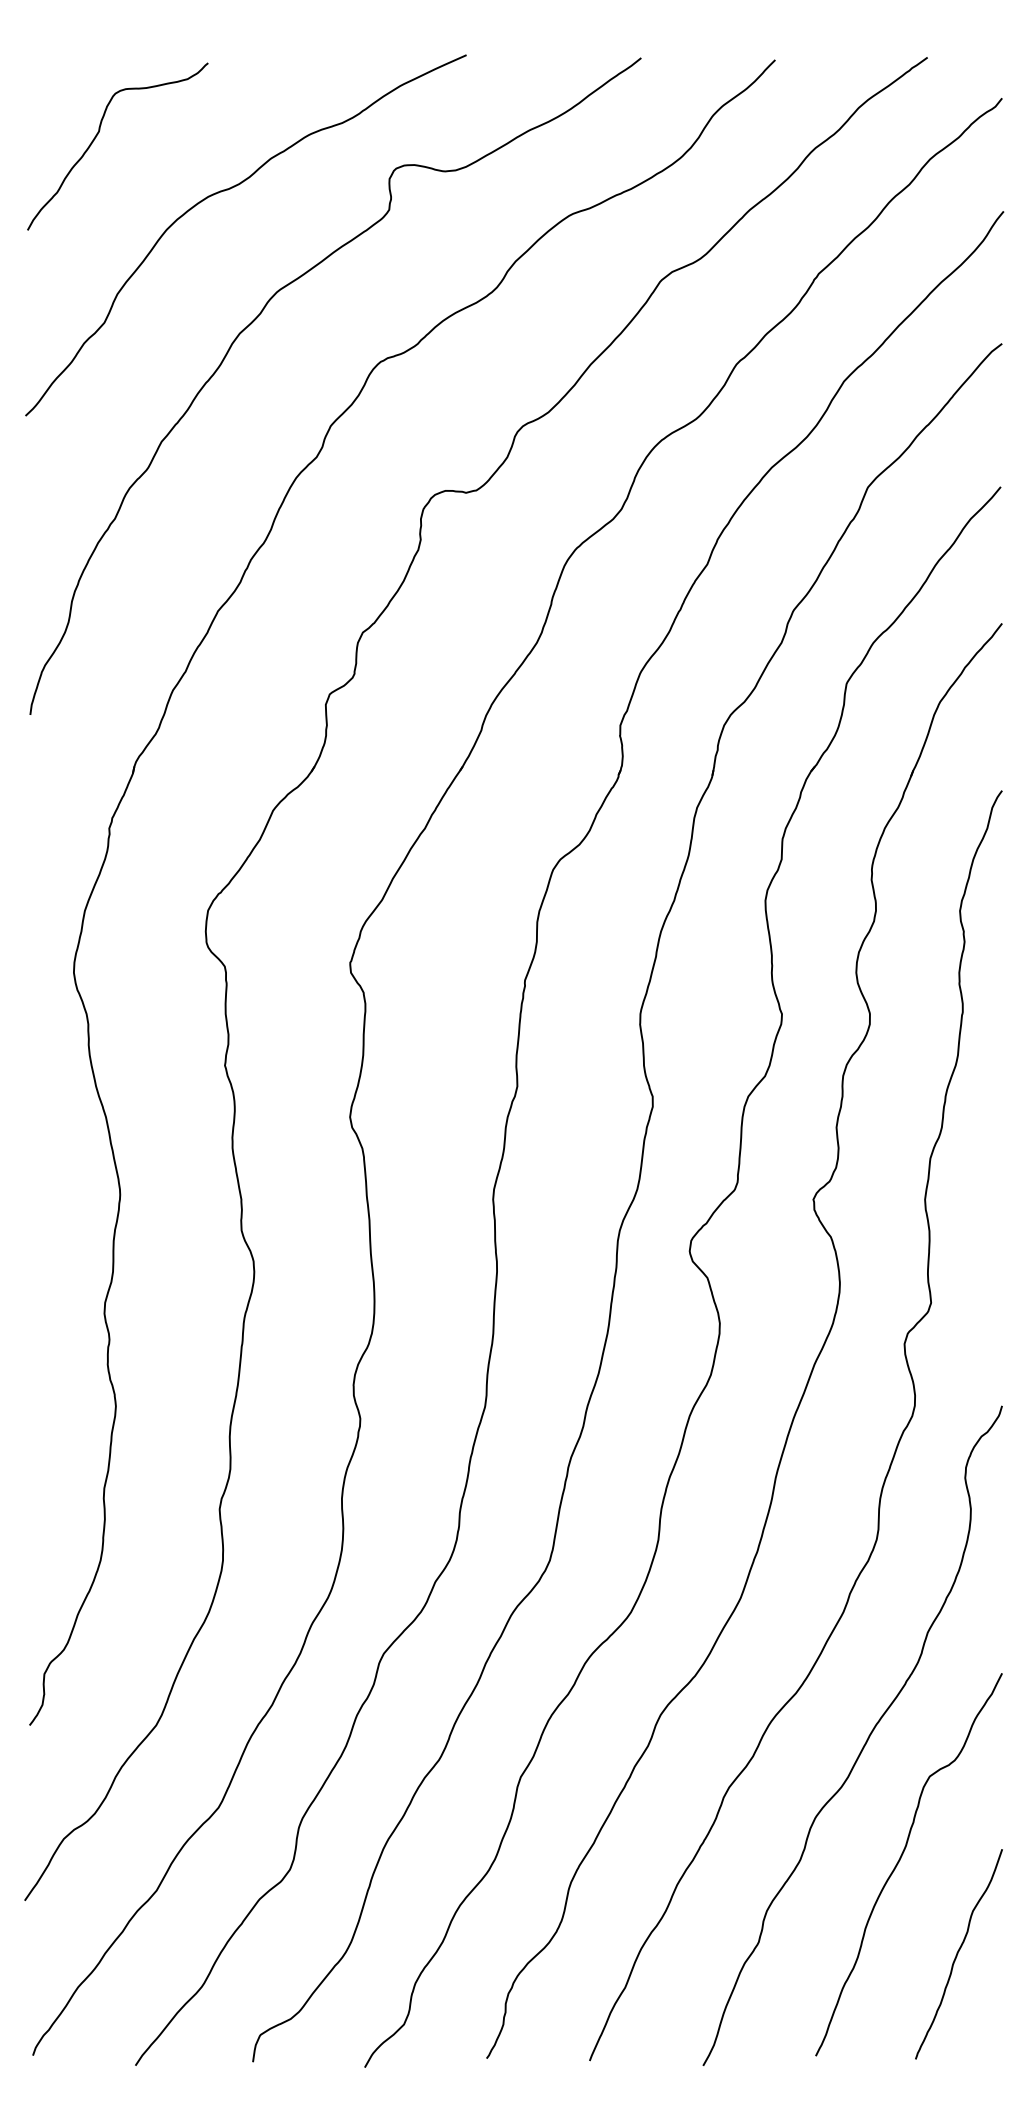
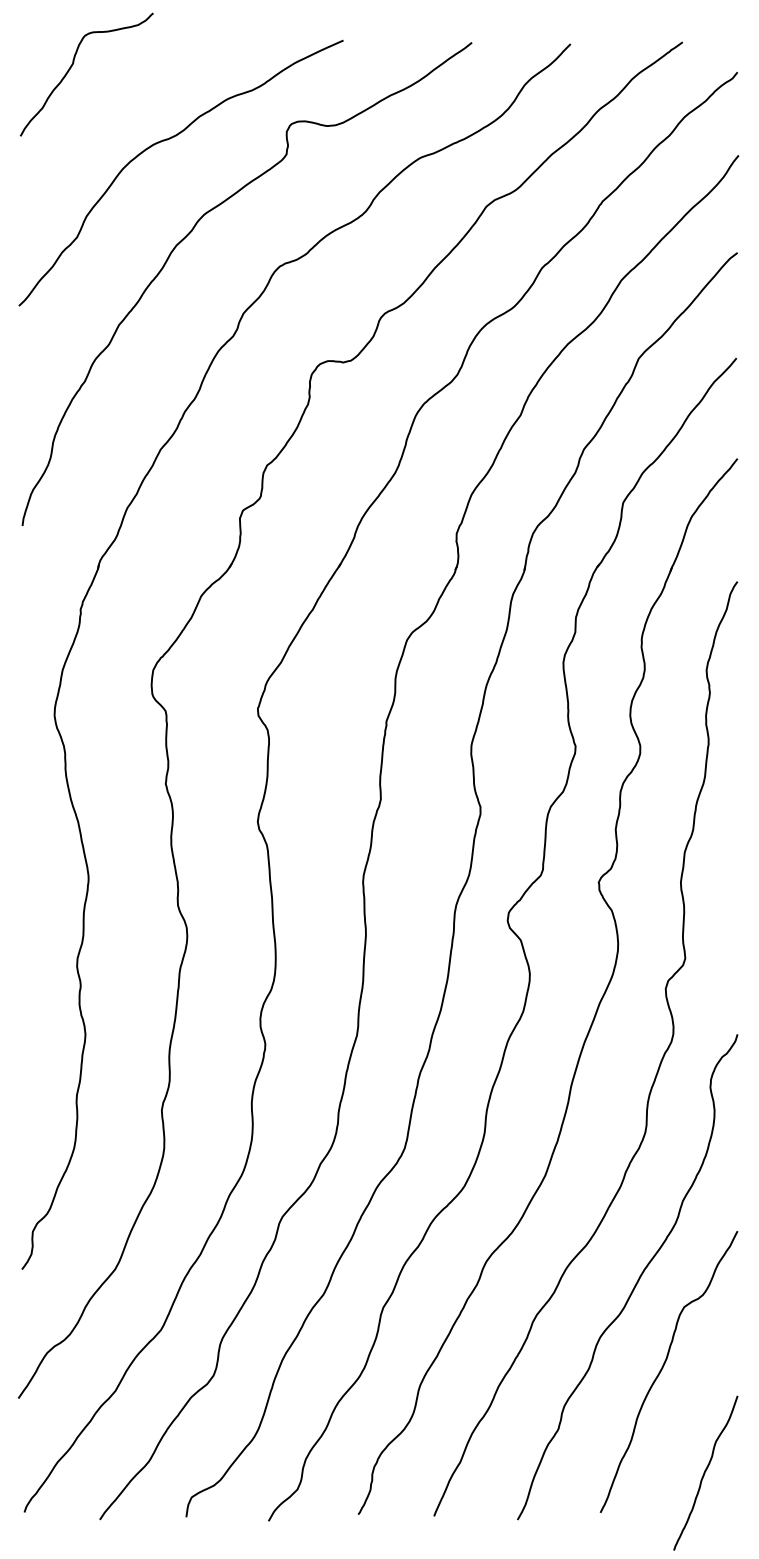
curve: (98, 134) -> (72, 65), moved
curve: (958, 1953) -> (705, 1472), moved

